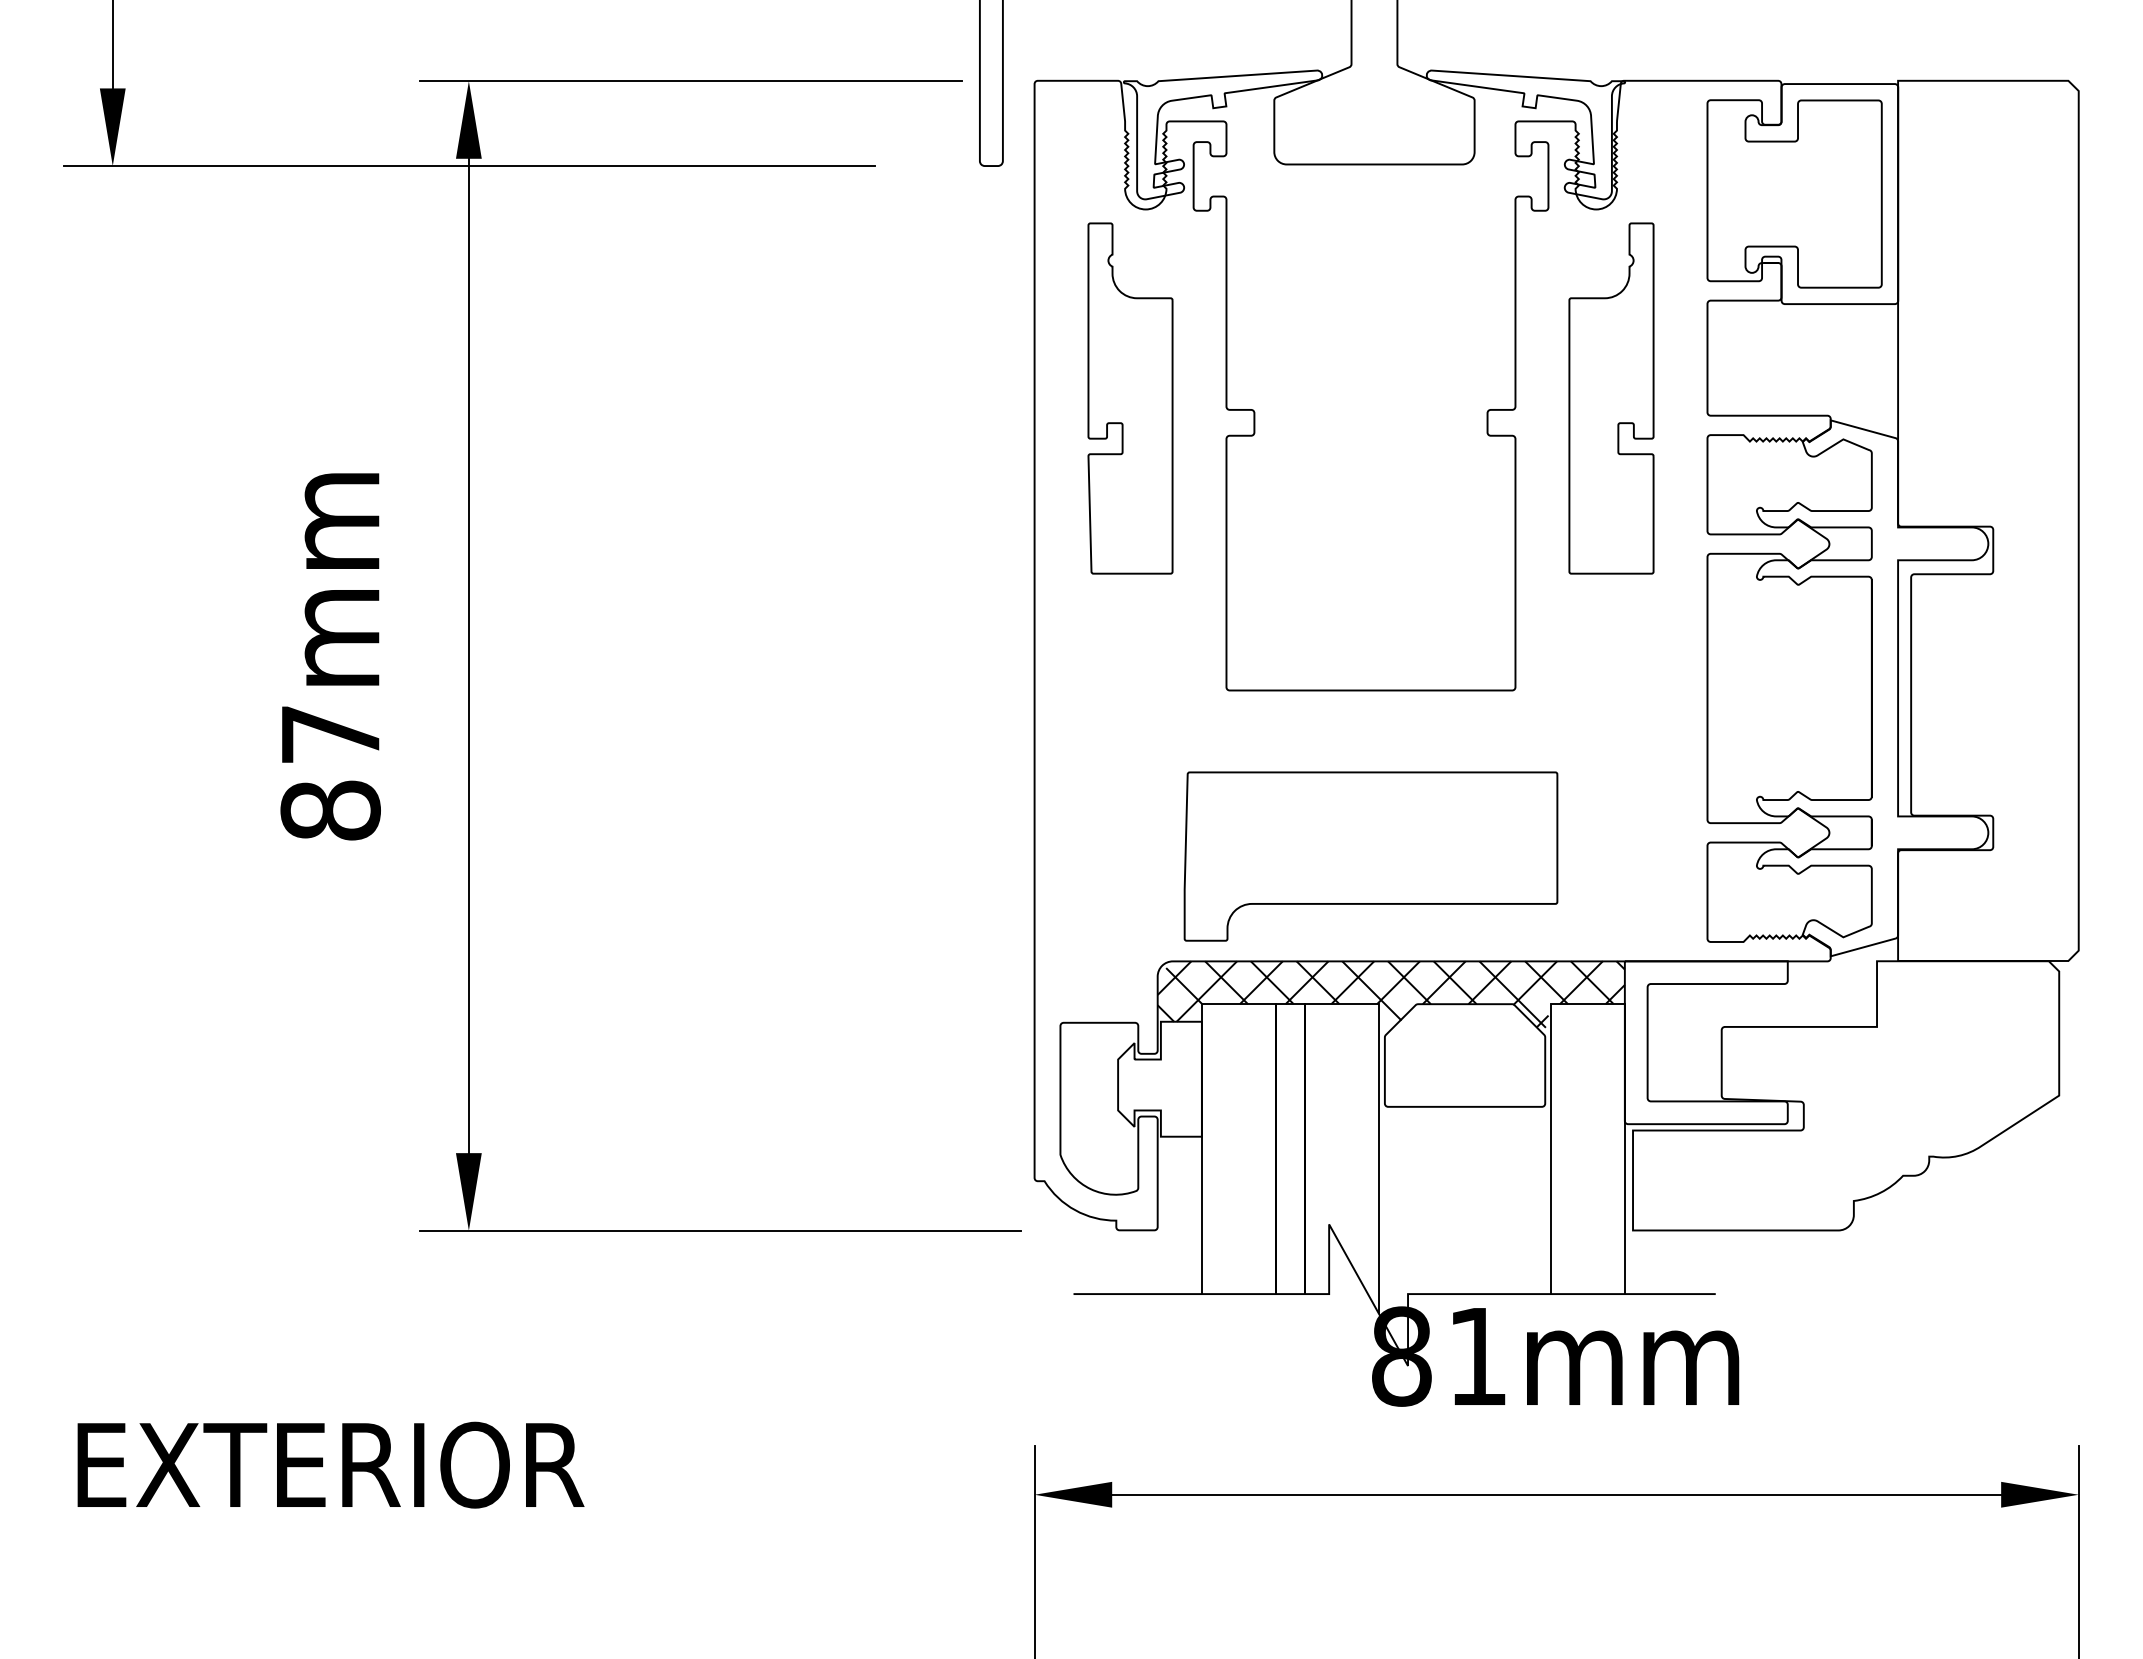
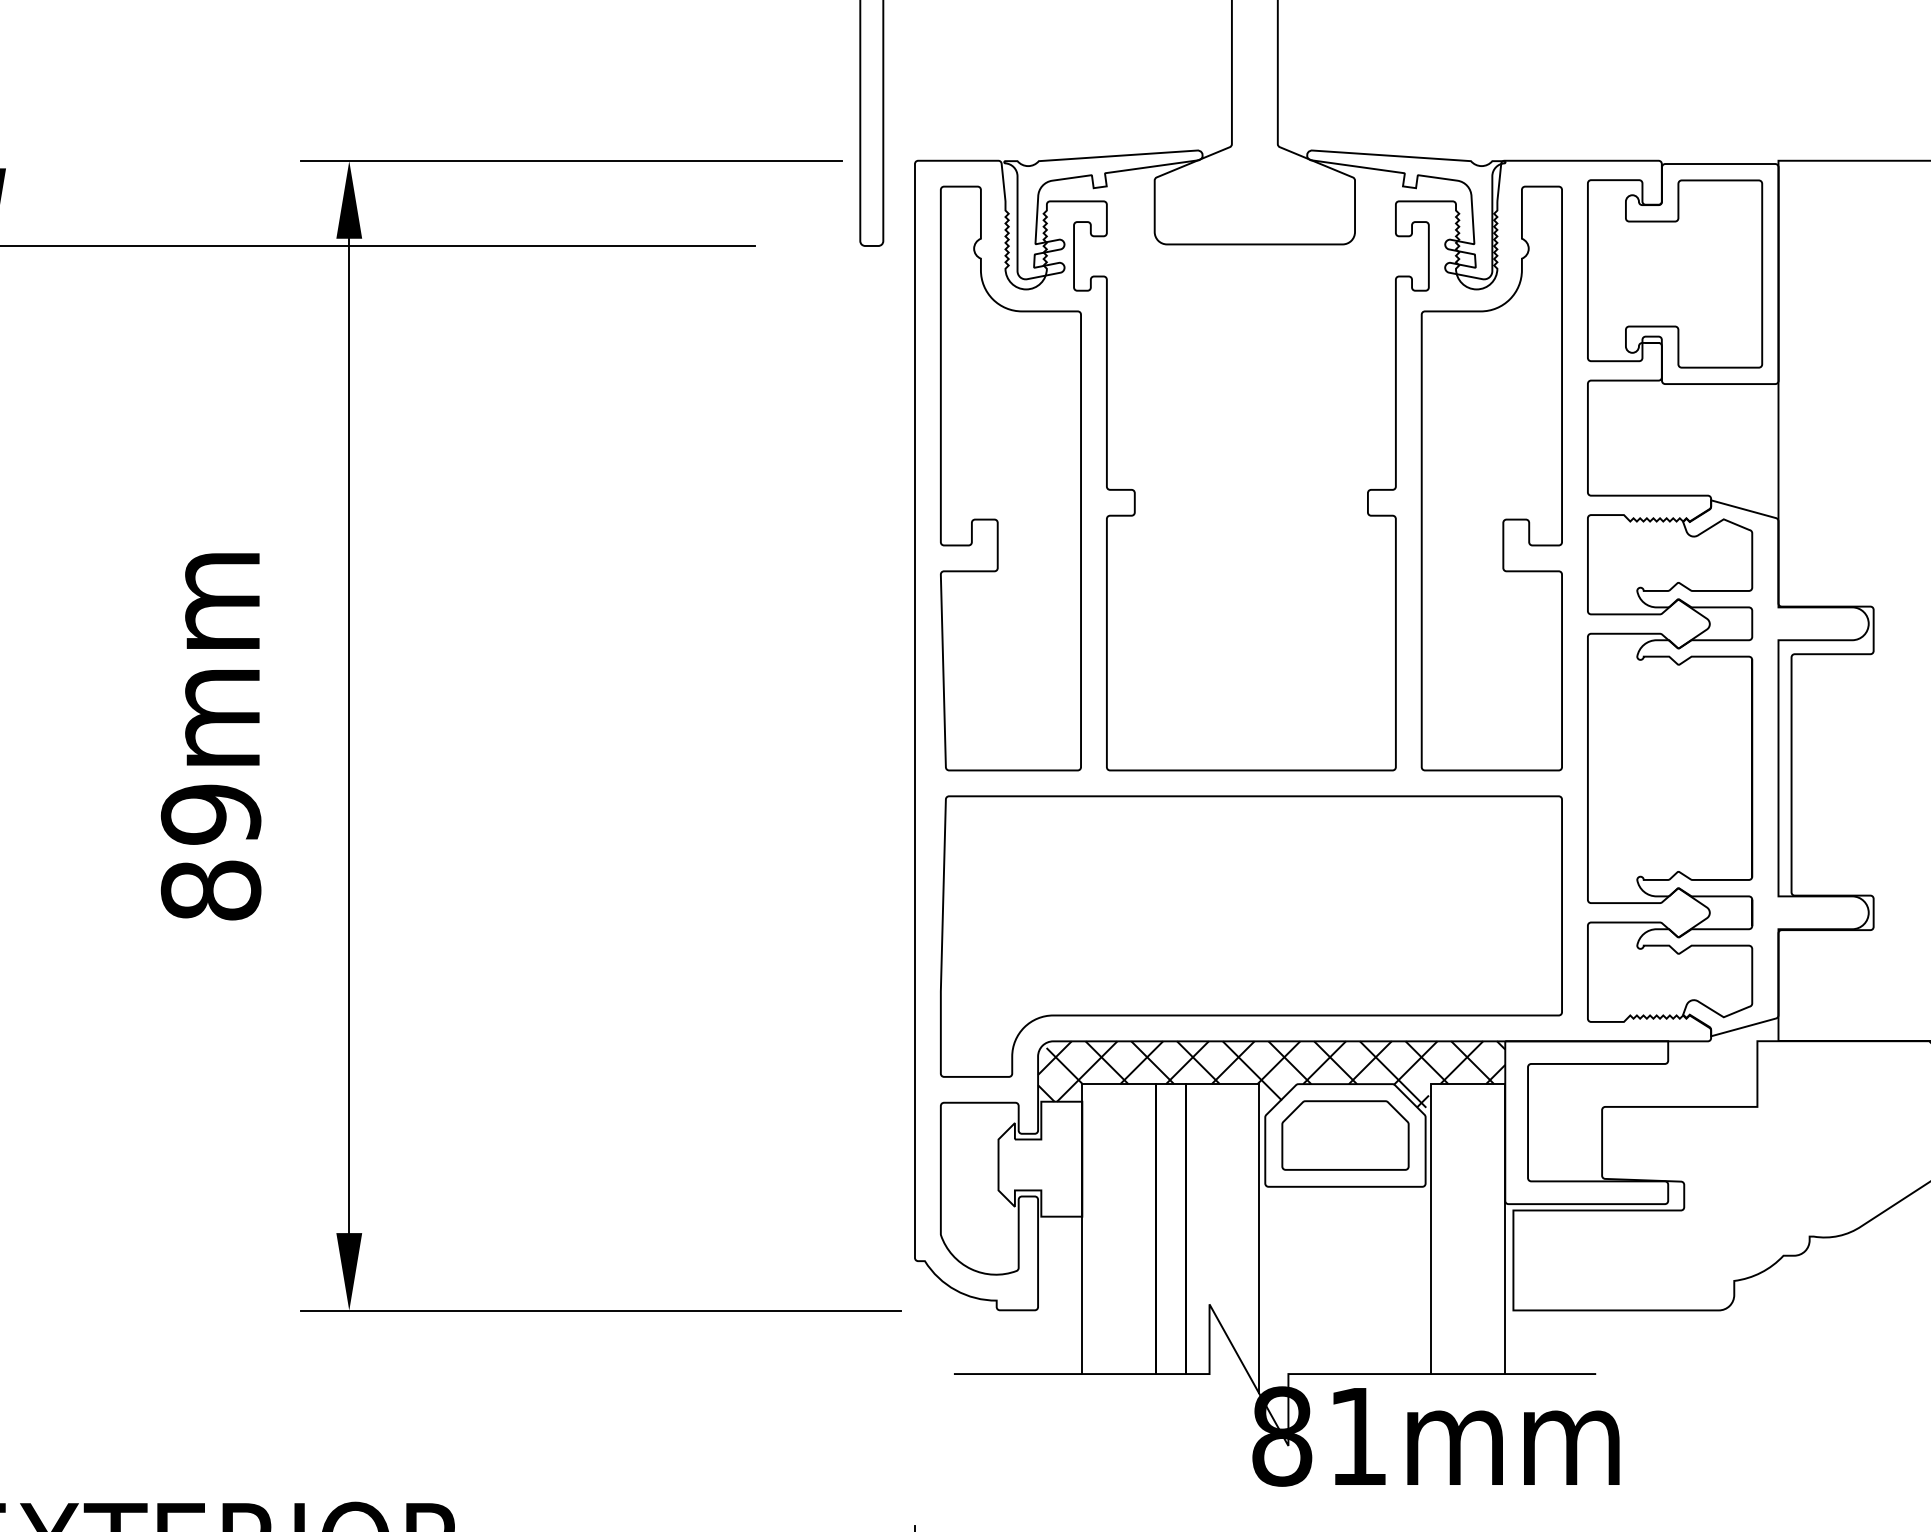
part: (1130, 398) -> (1010, 478), size x1.67
part: (1611, 398) -> (1491, 478), size x1.67
text: (330, 734) -> (210, 814), 87mm -> 89mm
part: (1370, 856) -> (1250, 936), size x1.67
part: (1465, 1055) -> (1345, 1135), added

